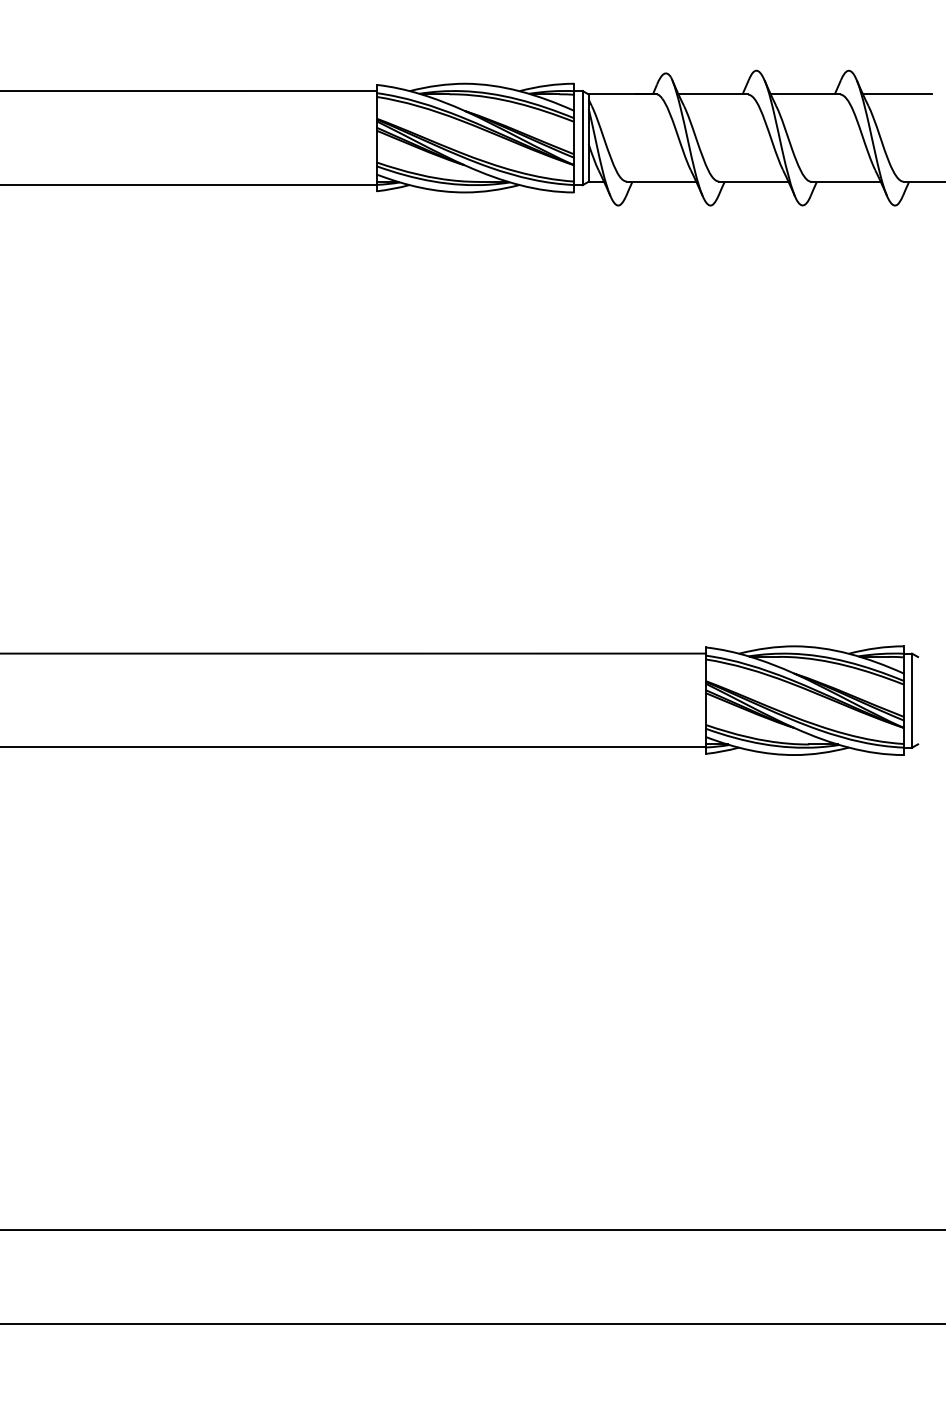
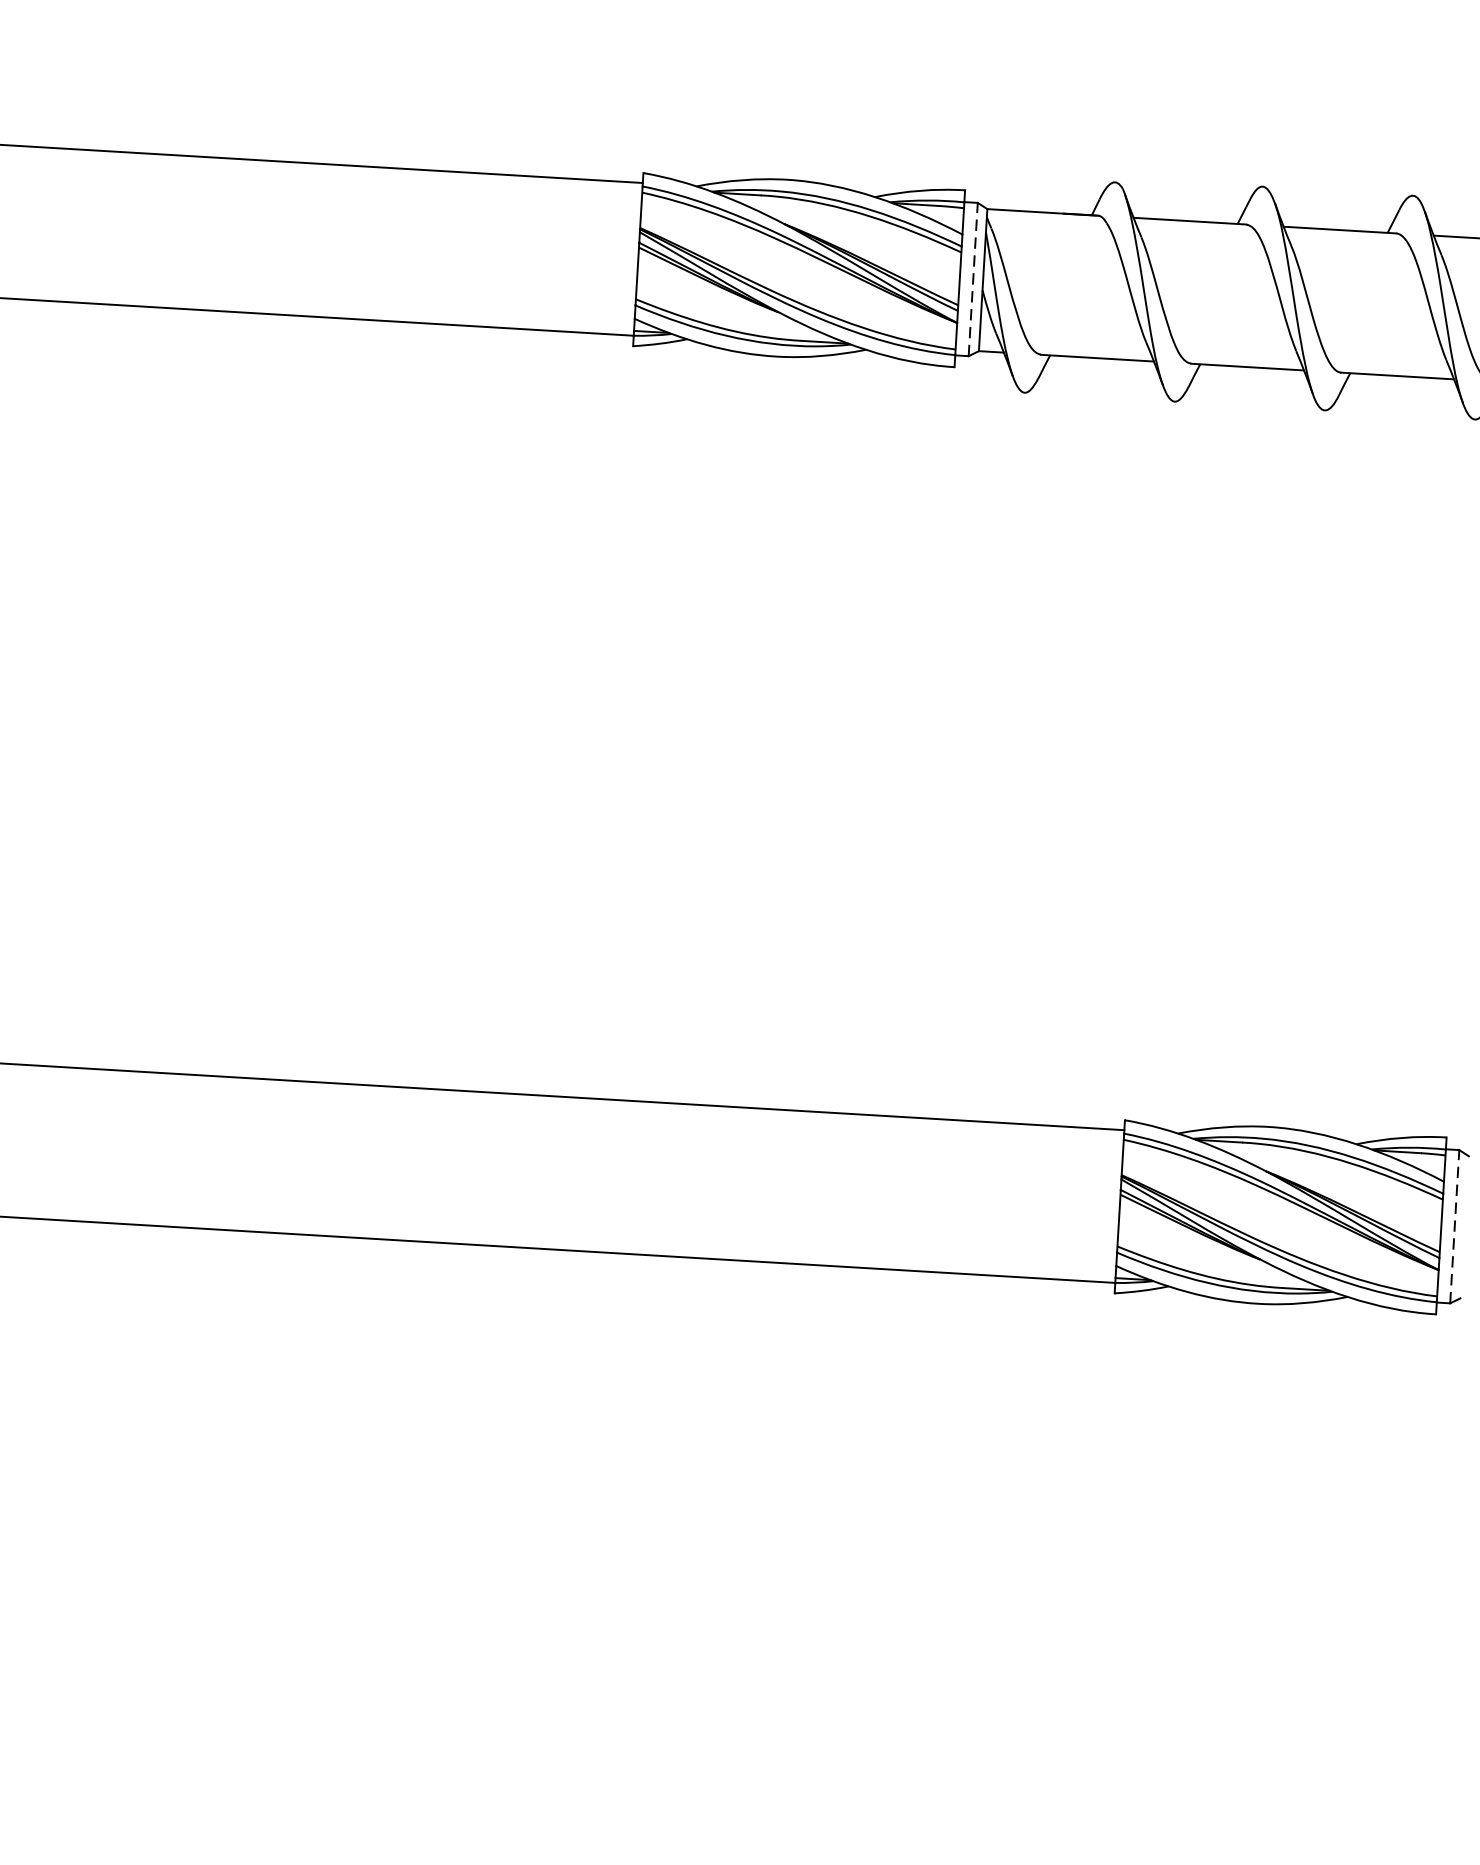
line: (582, 137) -> (973, 278), solid -> dashed
line: (911, 700) -> (1453, 1226), solid -> dashed

